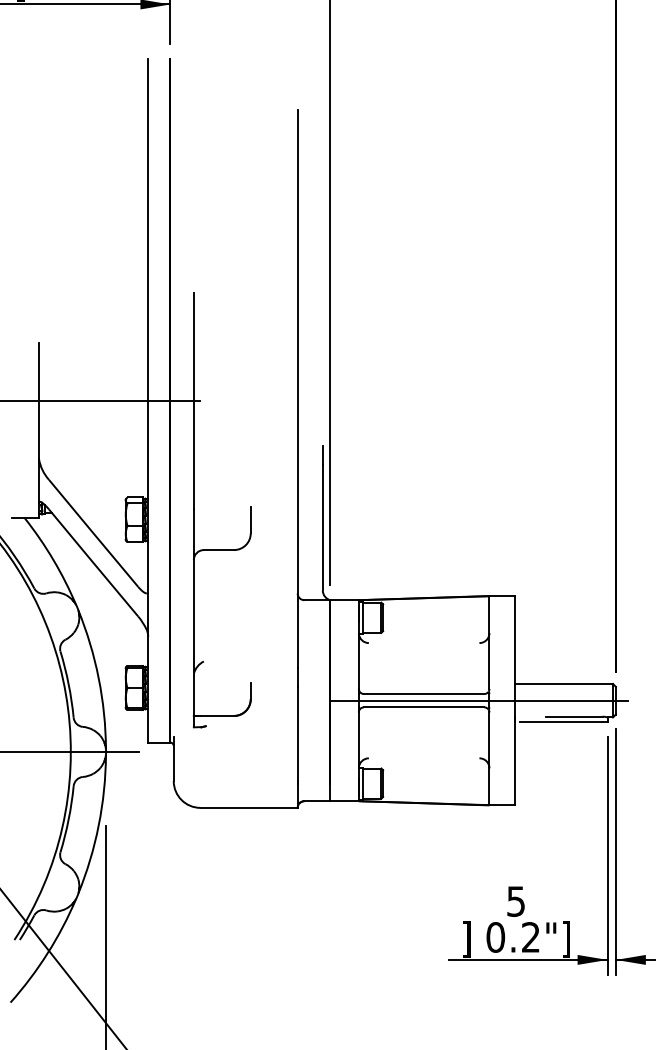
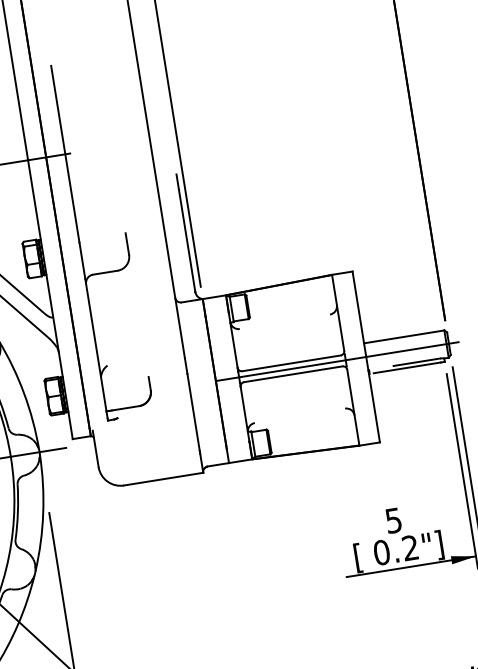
text: (466, 939) -> (358, 558), ] -> [

